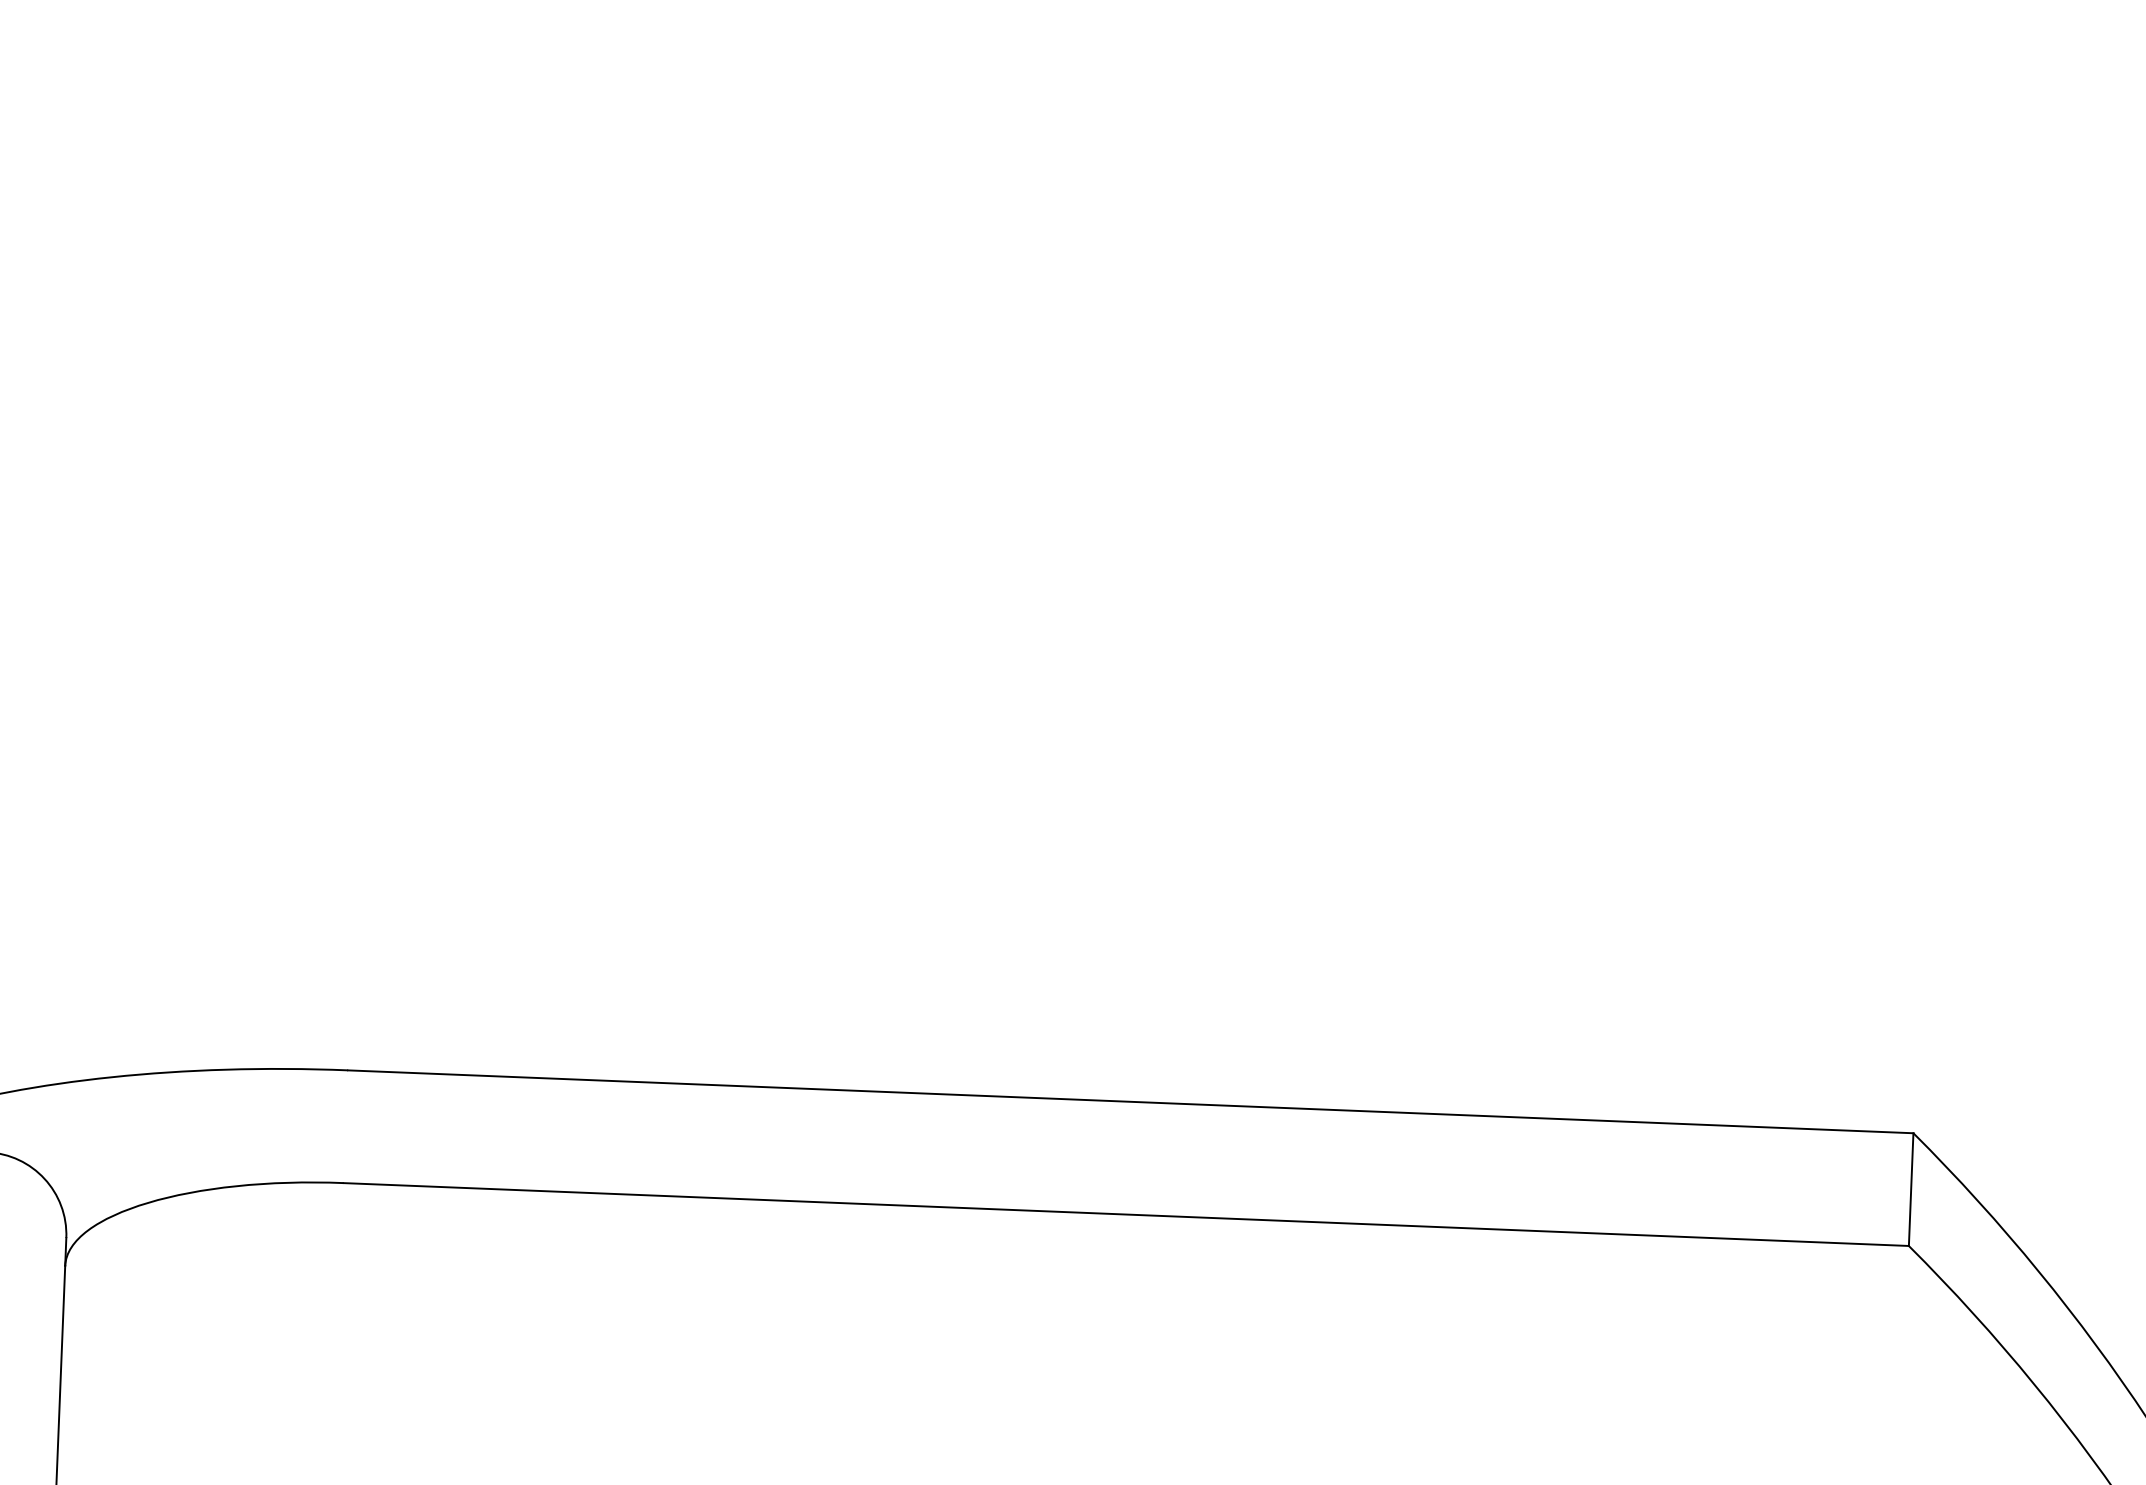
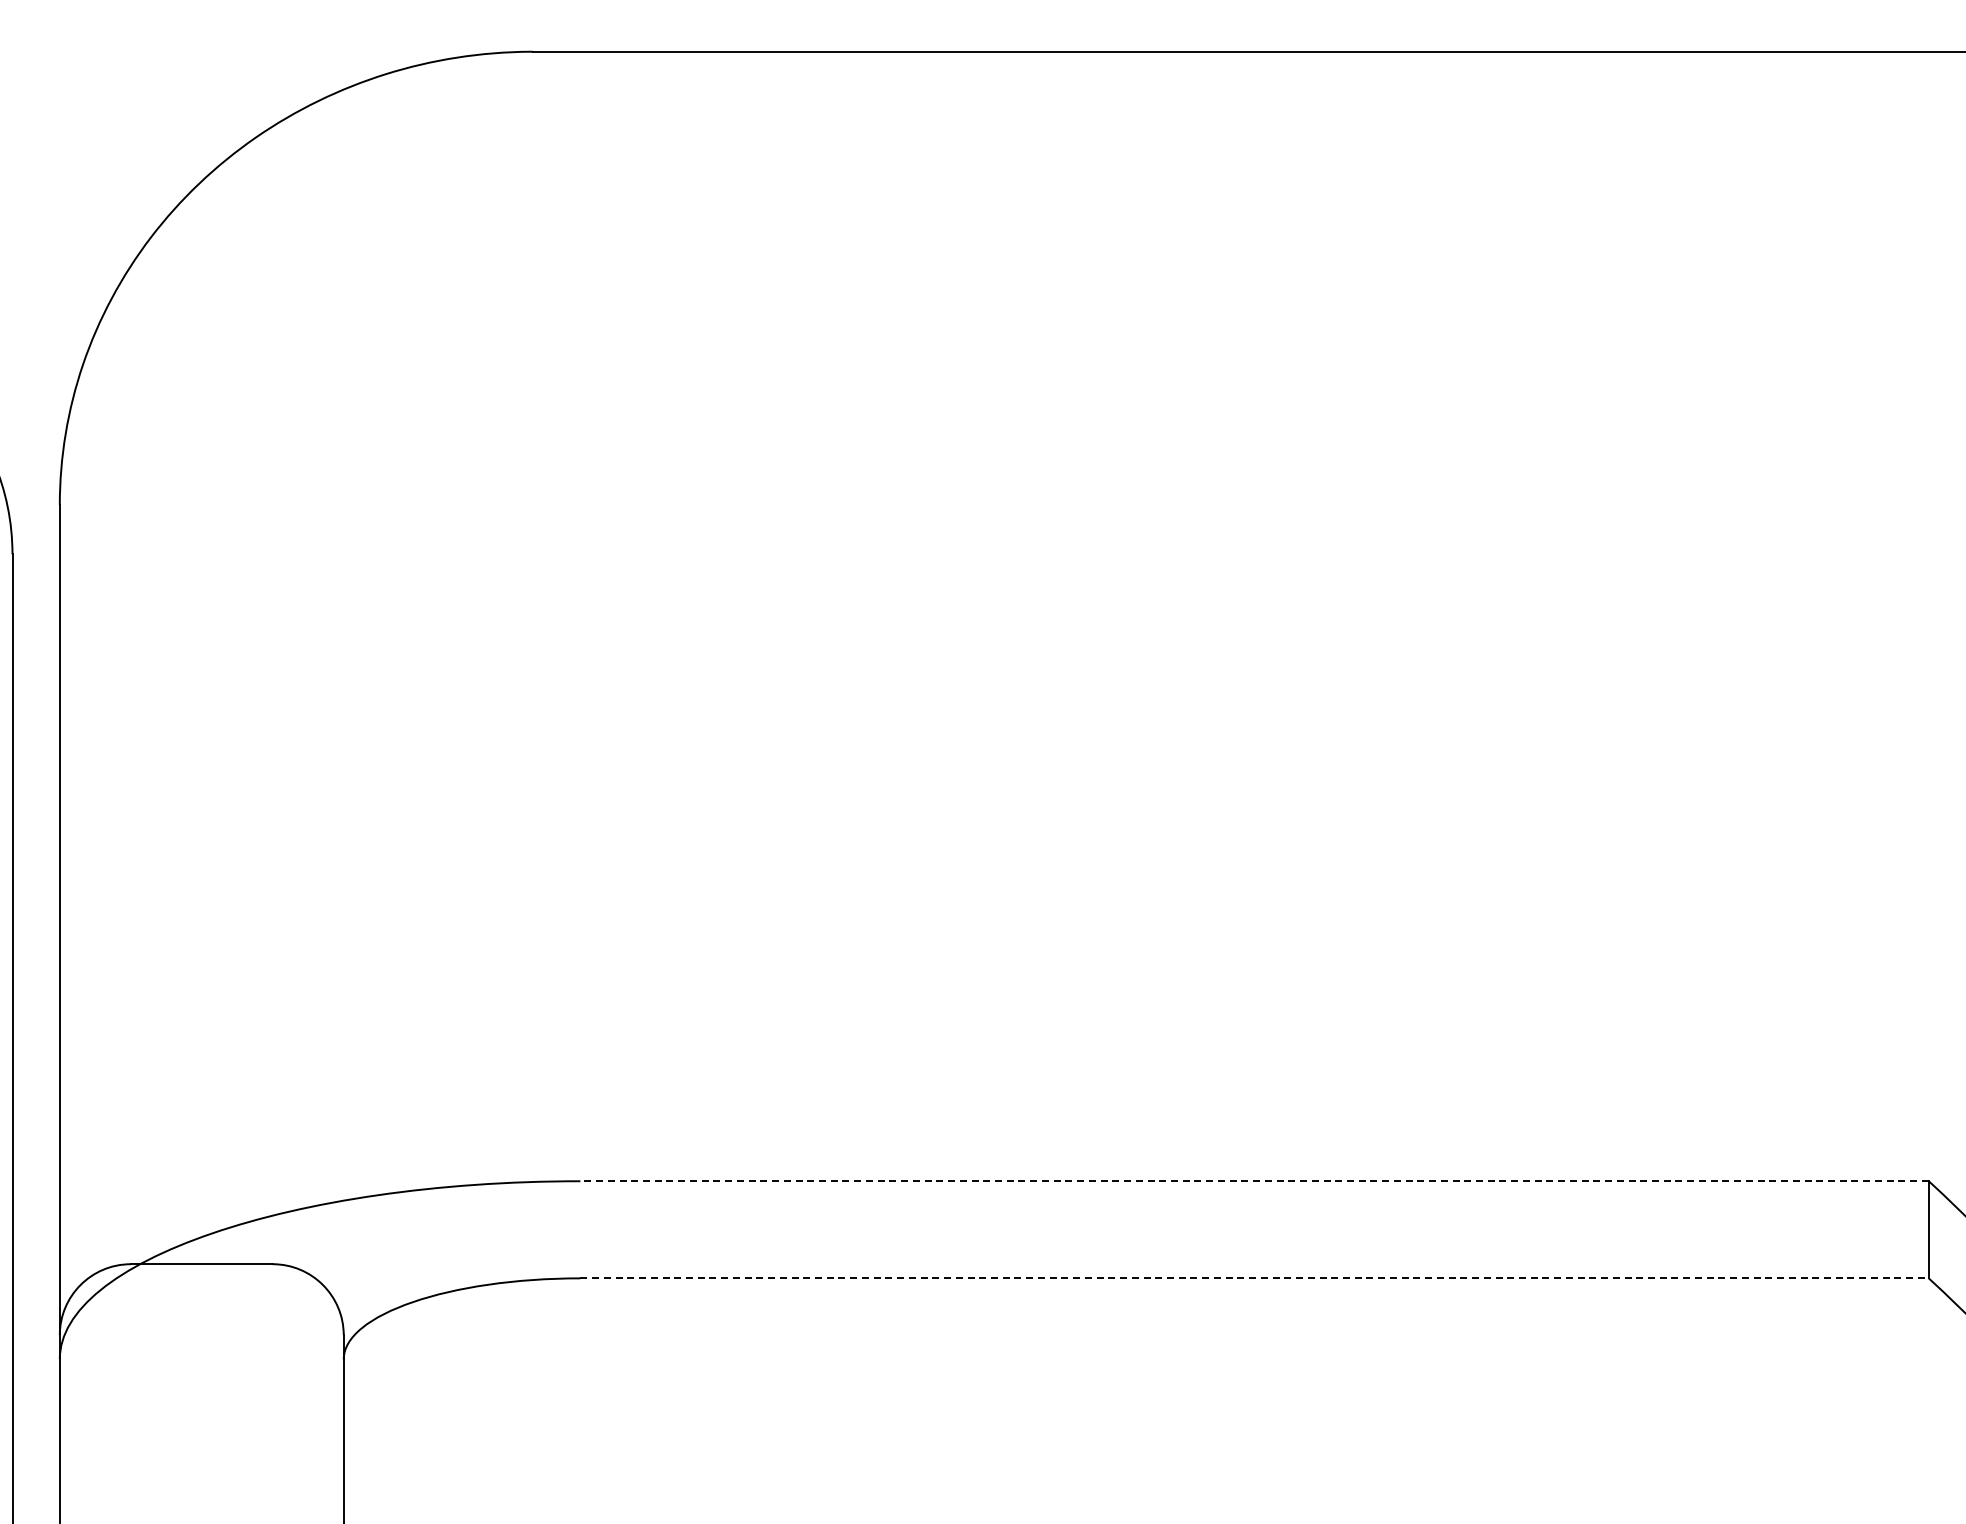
line: (1130, 1102) -> (1254, 1181), solid -> dashed
line: (1127, 1214) -> (1255, 1278), solid -> dashed

